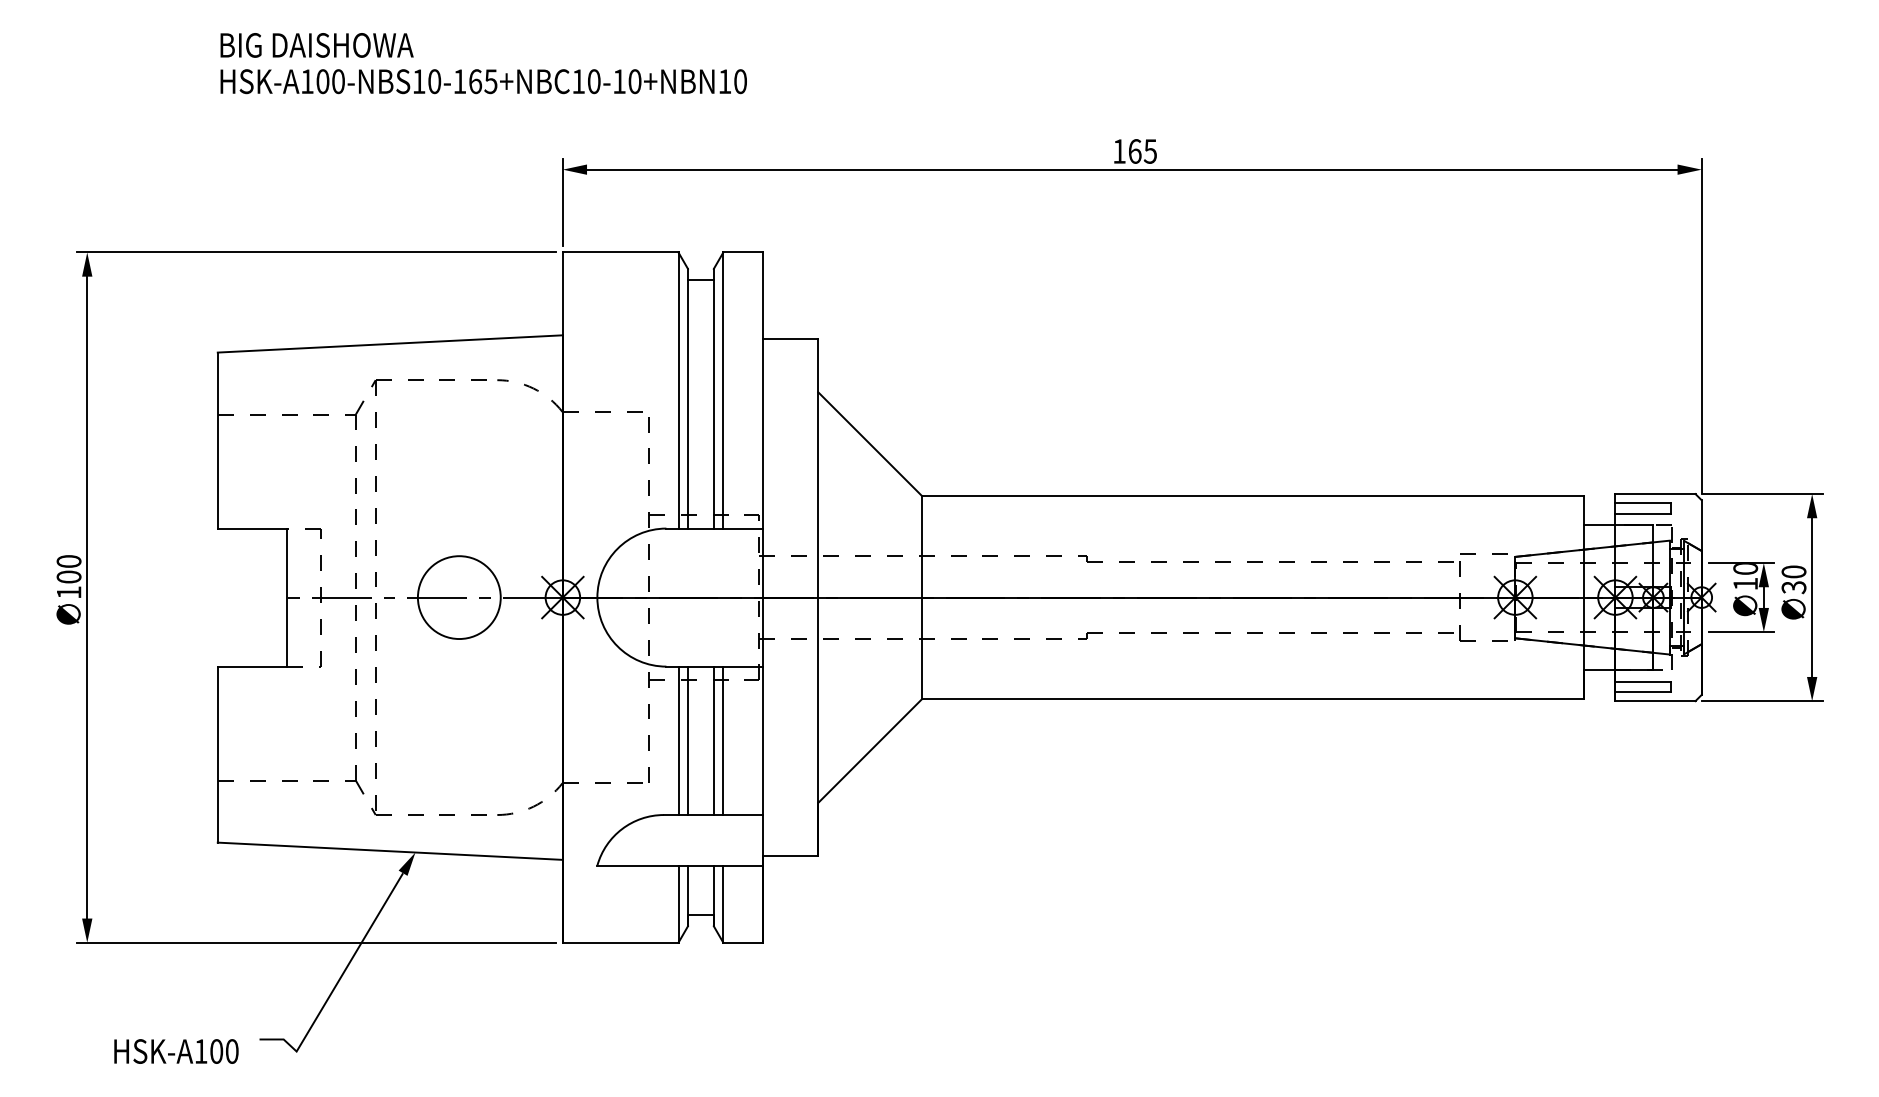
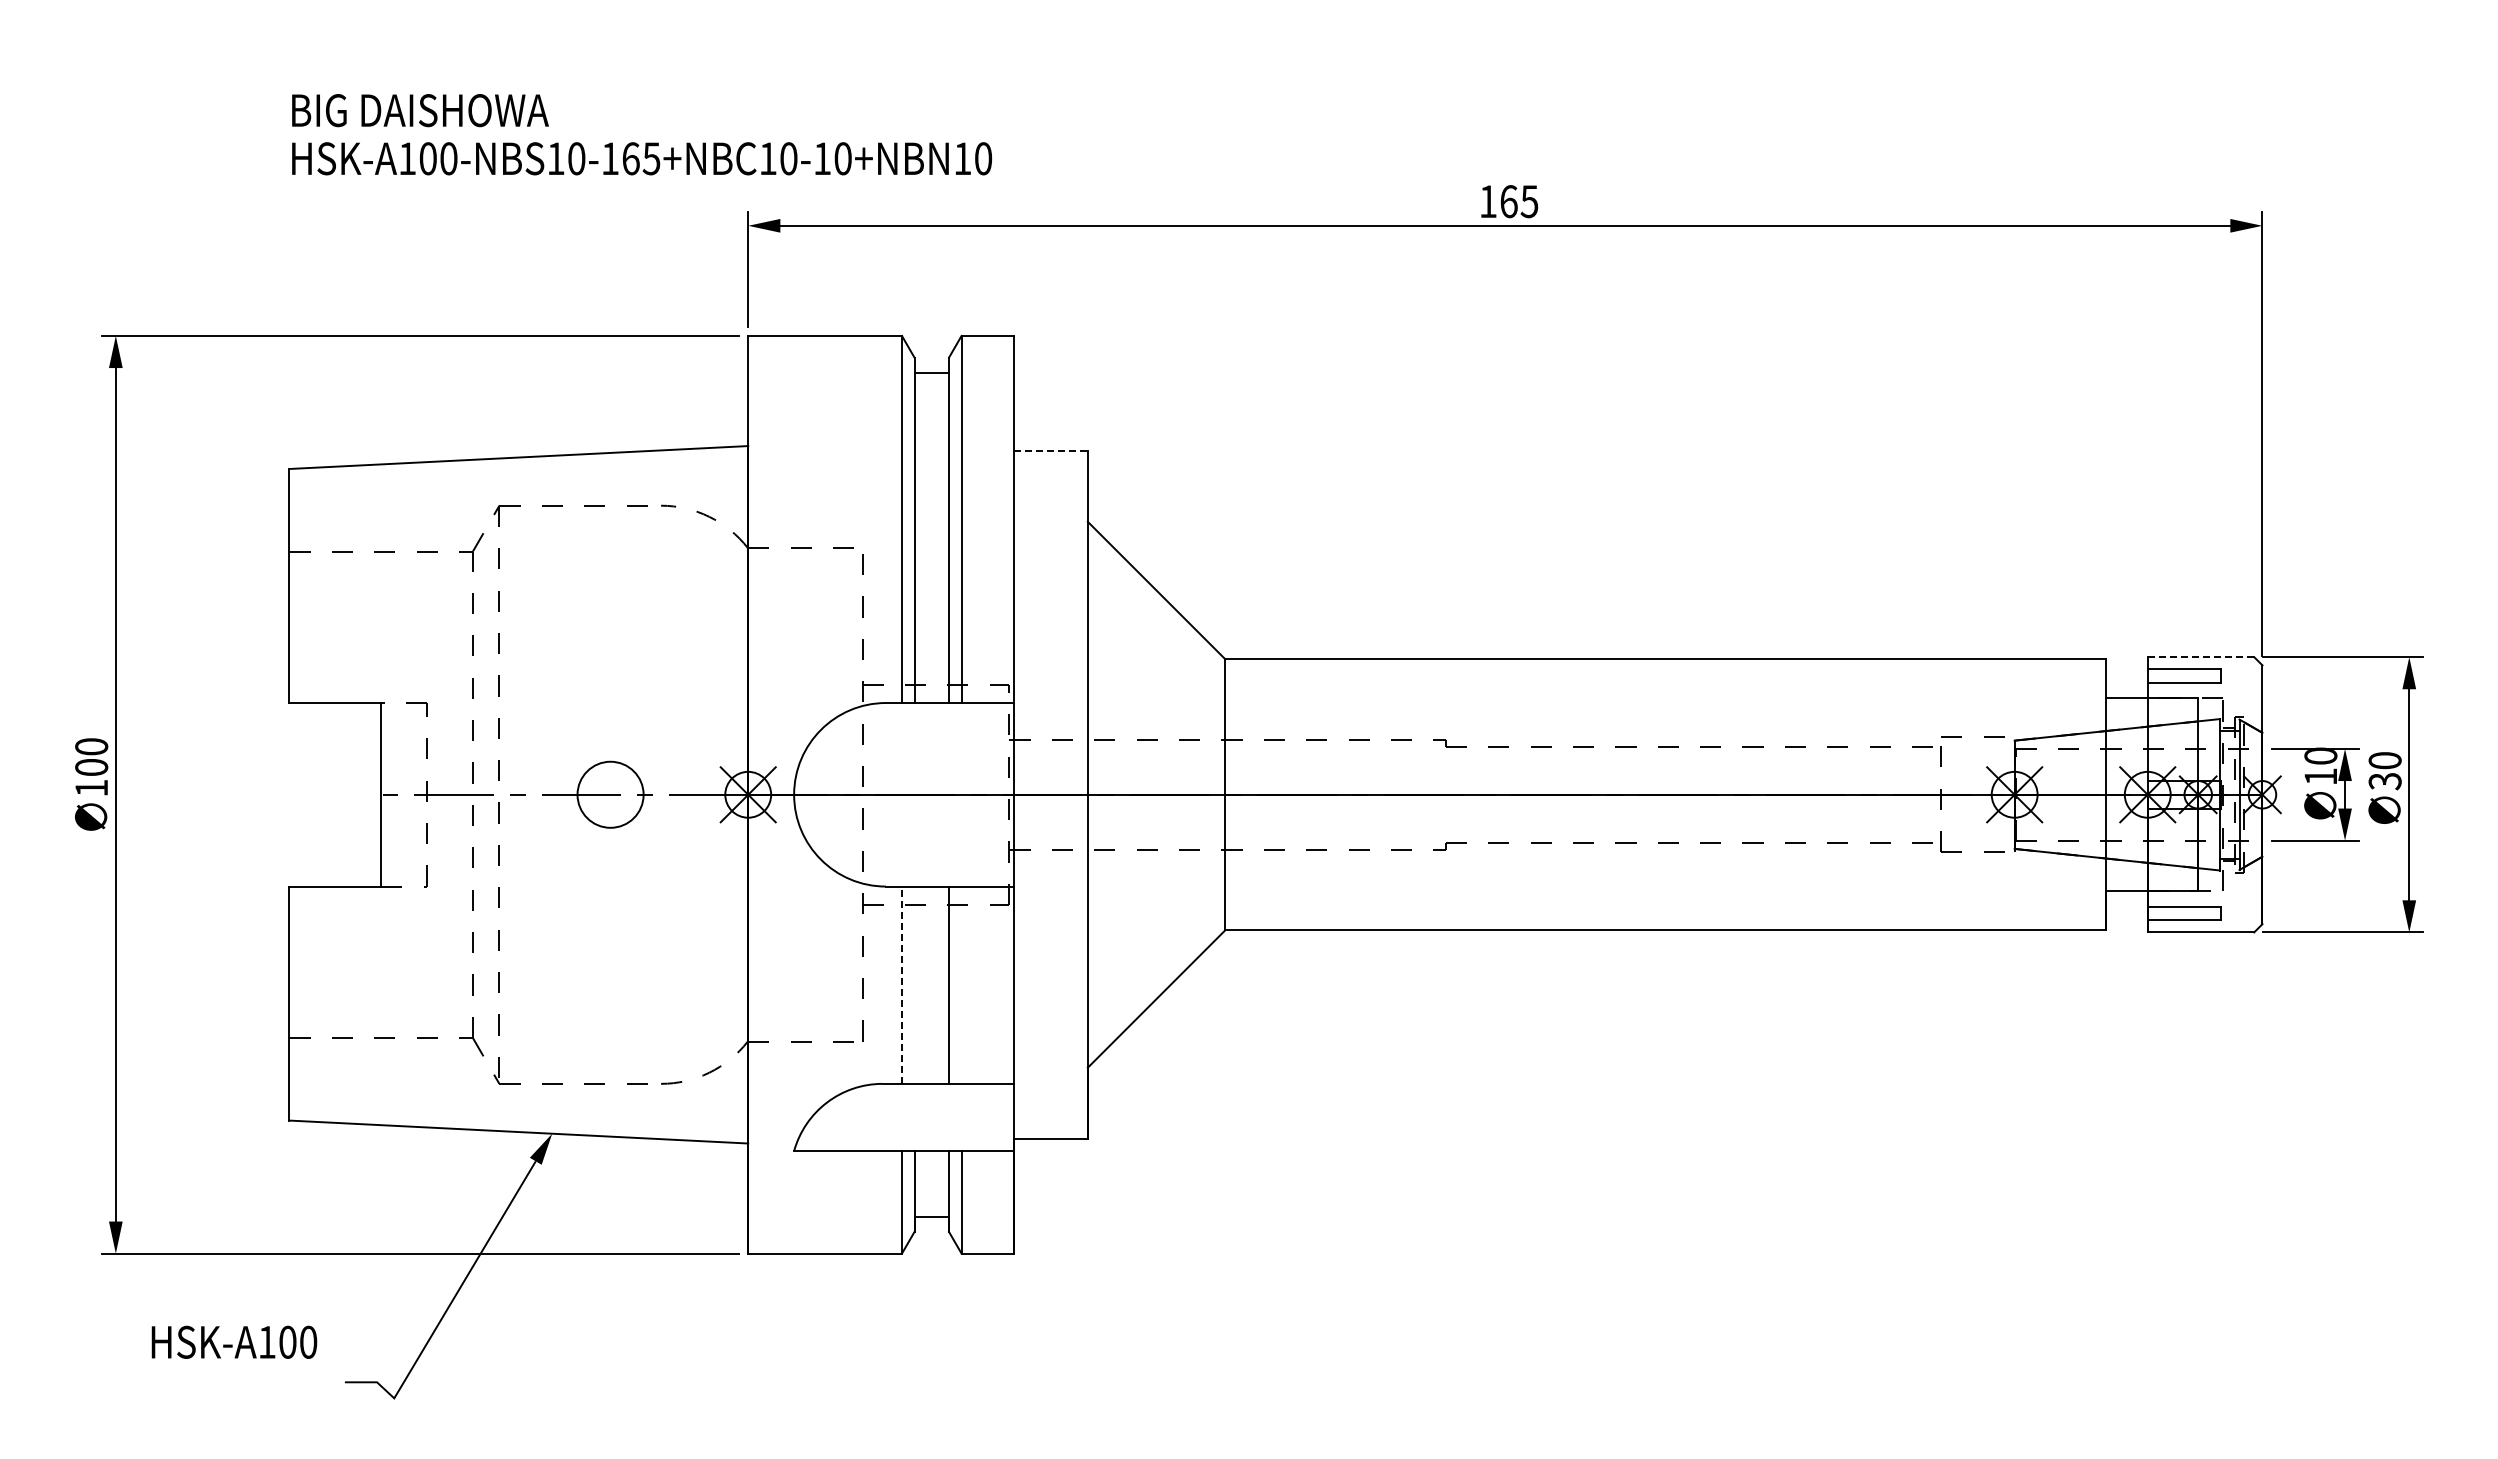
text: (484, 63) -> (642, 134), moved
line: (790, 338) -> (1051, 450), solid -> dashed
line: (1655, 494) -> (2200, 657), solid -> dashed
circle: (459, 597) -> (610, 794), size x0.6
line: (687, 740) -> (914, 984), removed
line: (723, 740) -> (961, 984), removed
line: (678, 741) -> (901, 985), solid -> dashed
text: (176, 1050) -> (234, 1341), moved

